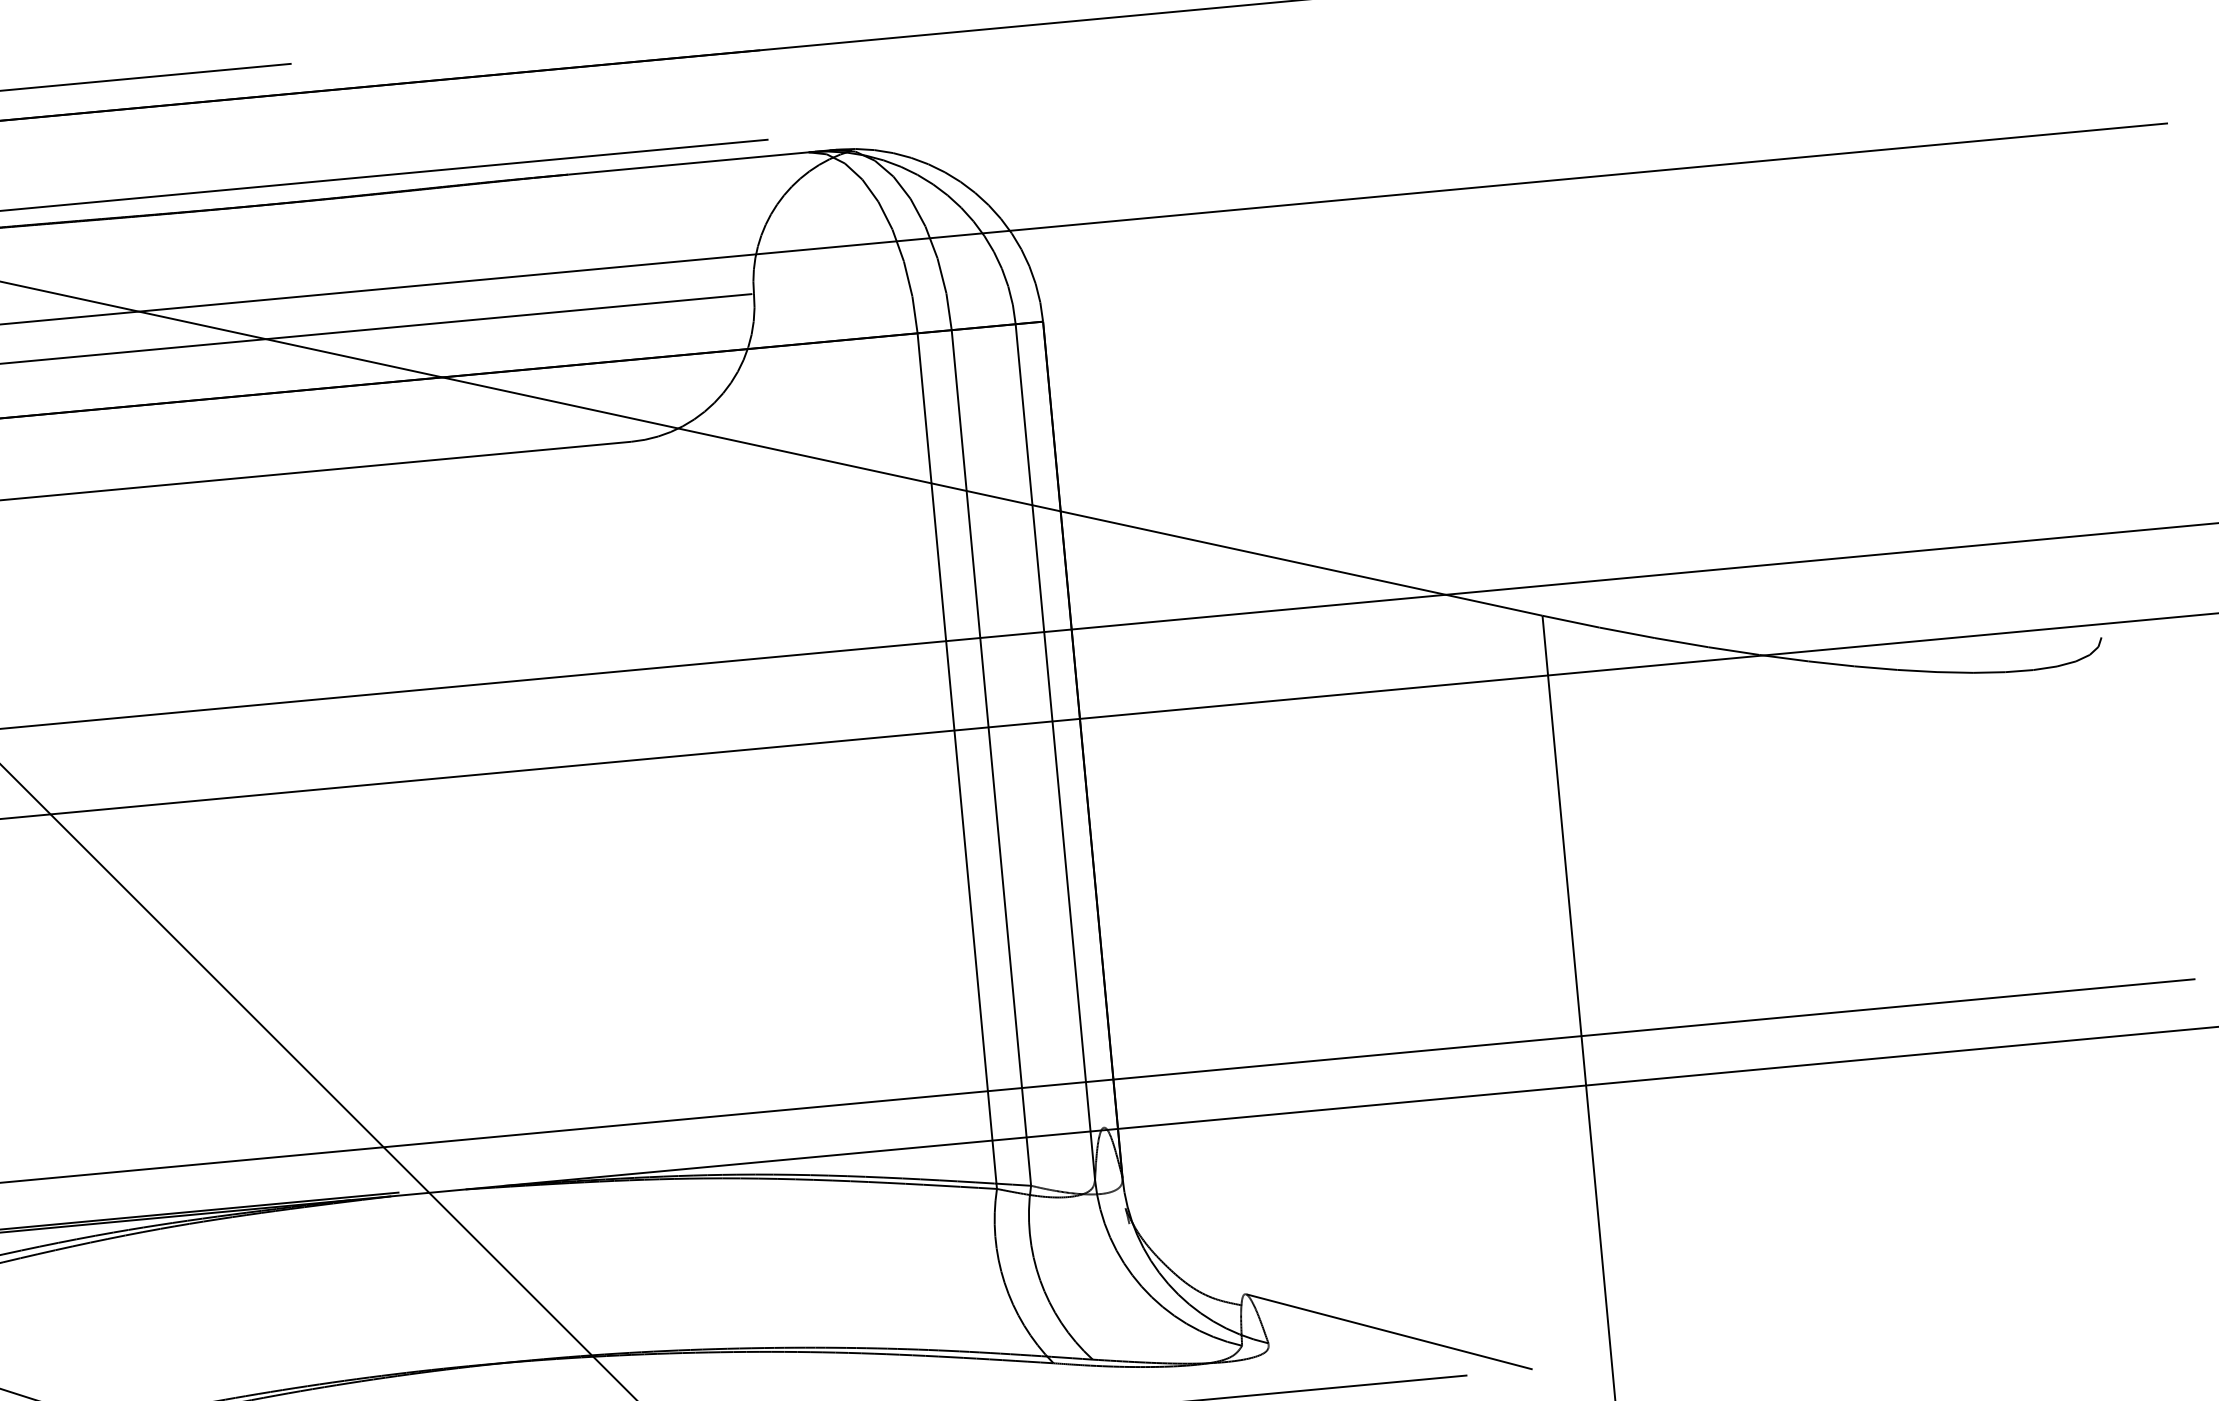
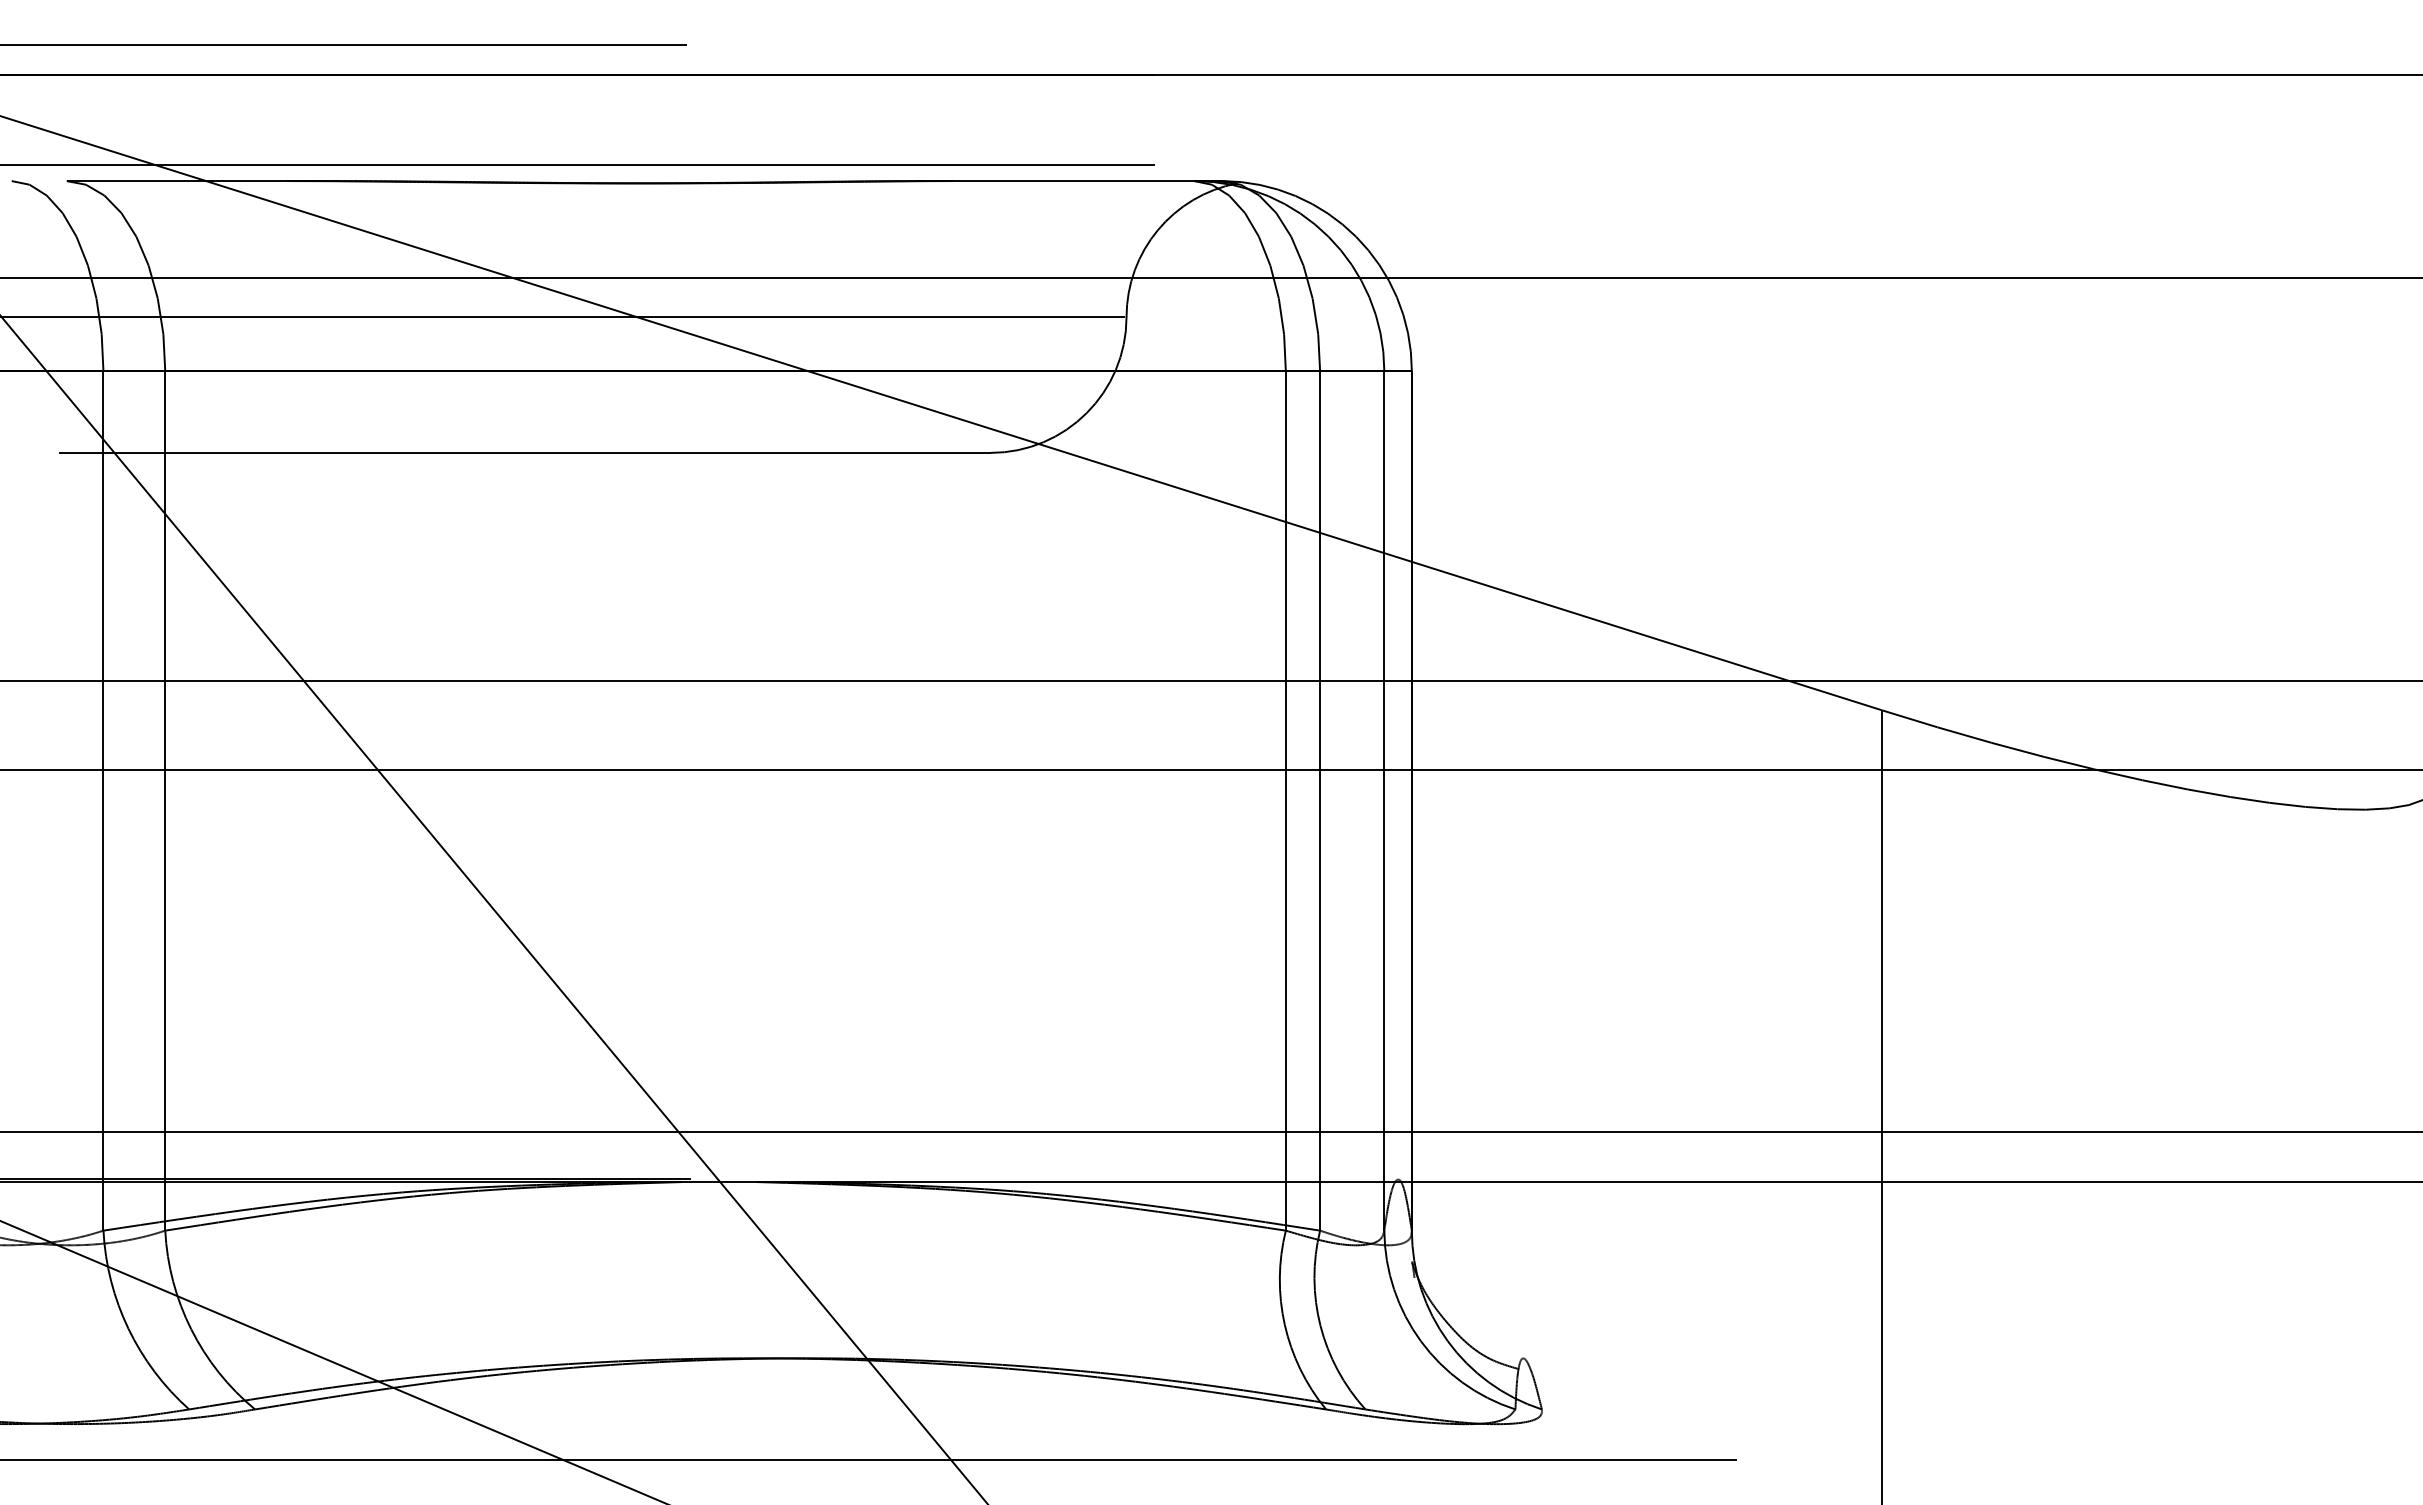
line: (1389, 1331) -> (1663, 1408), removed

